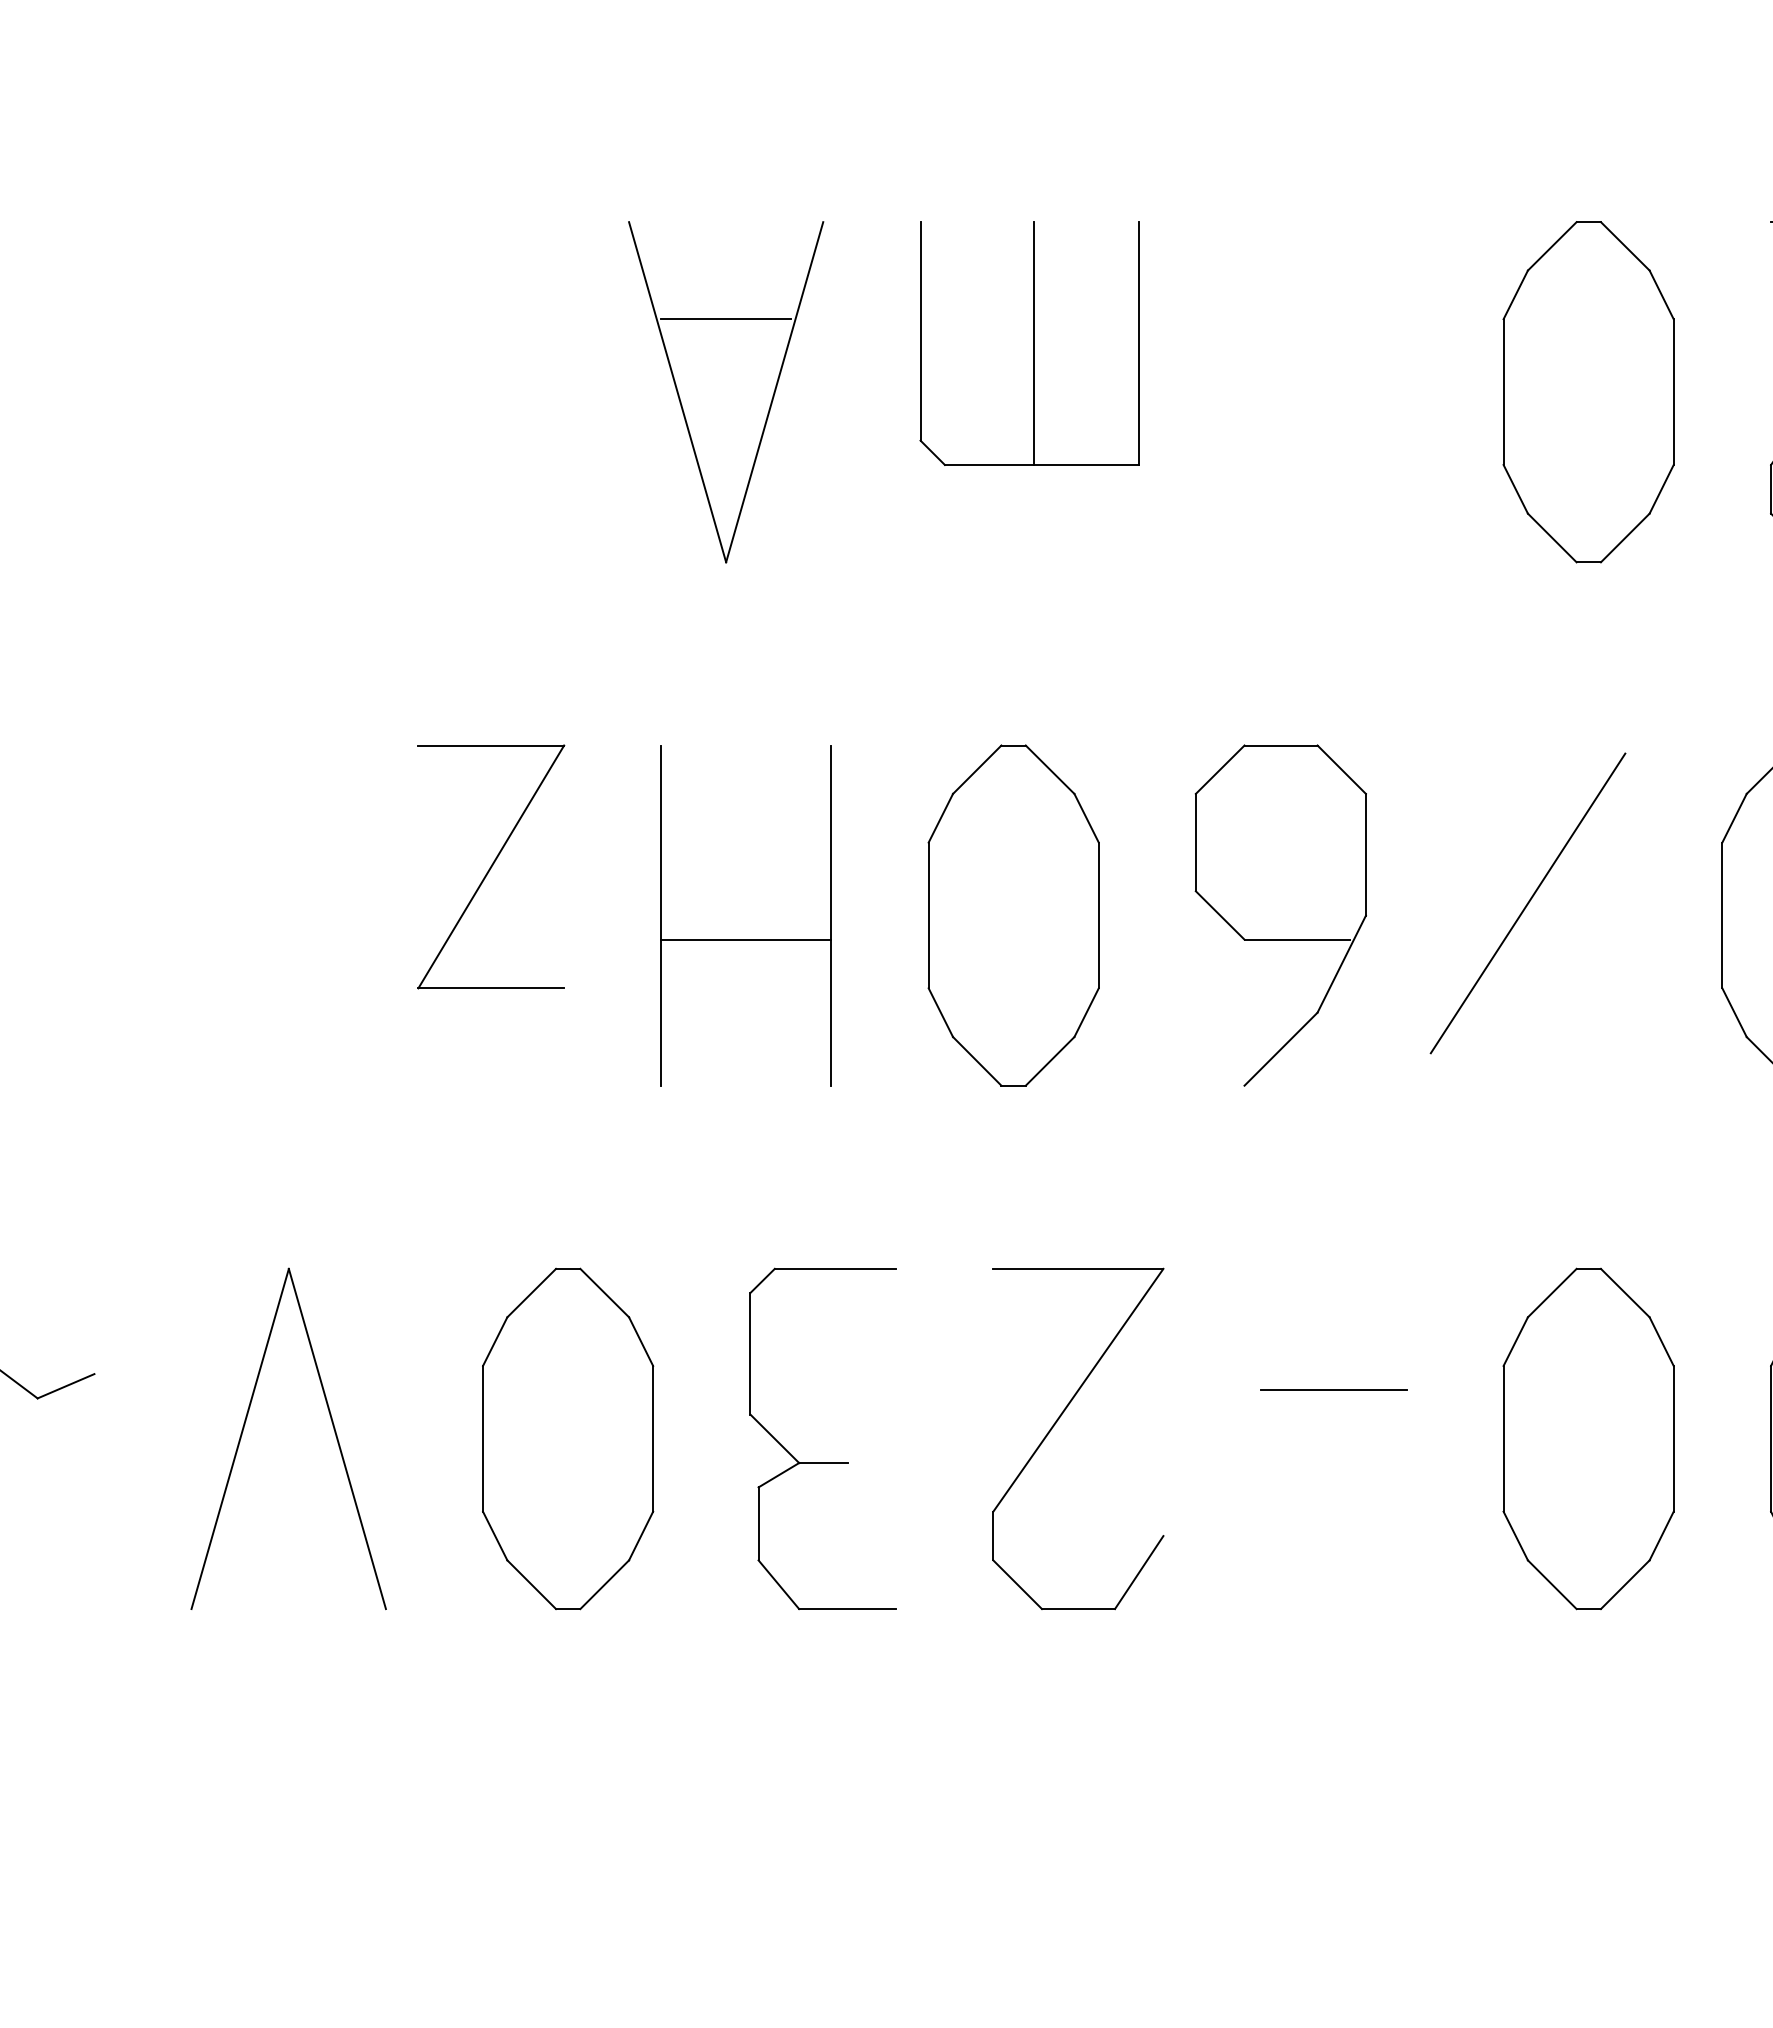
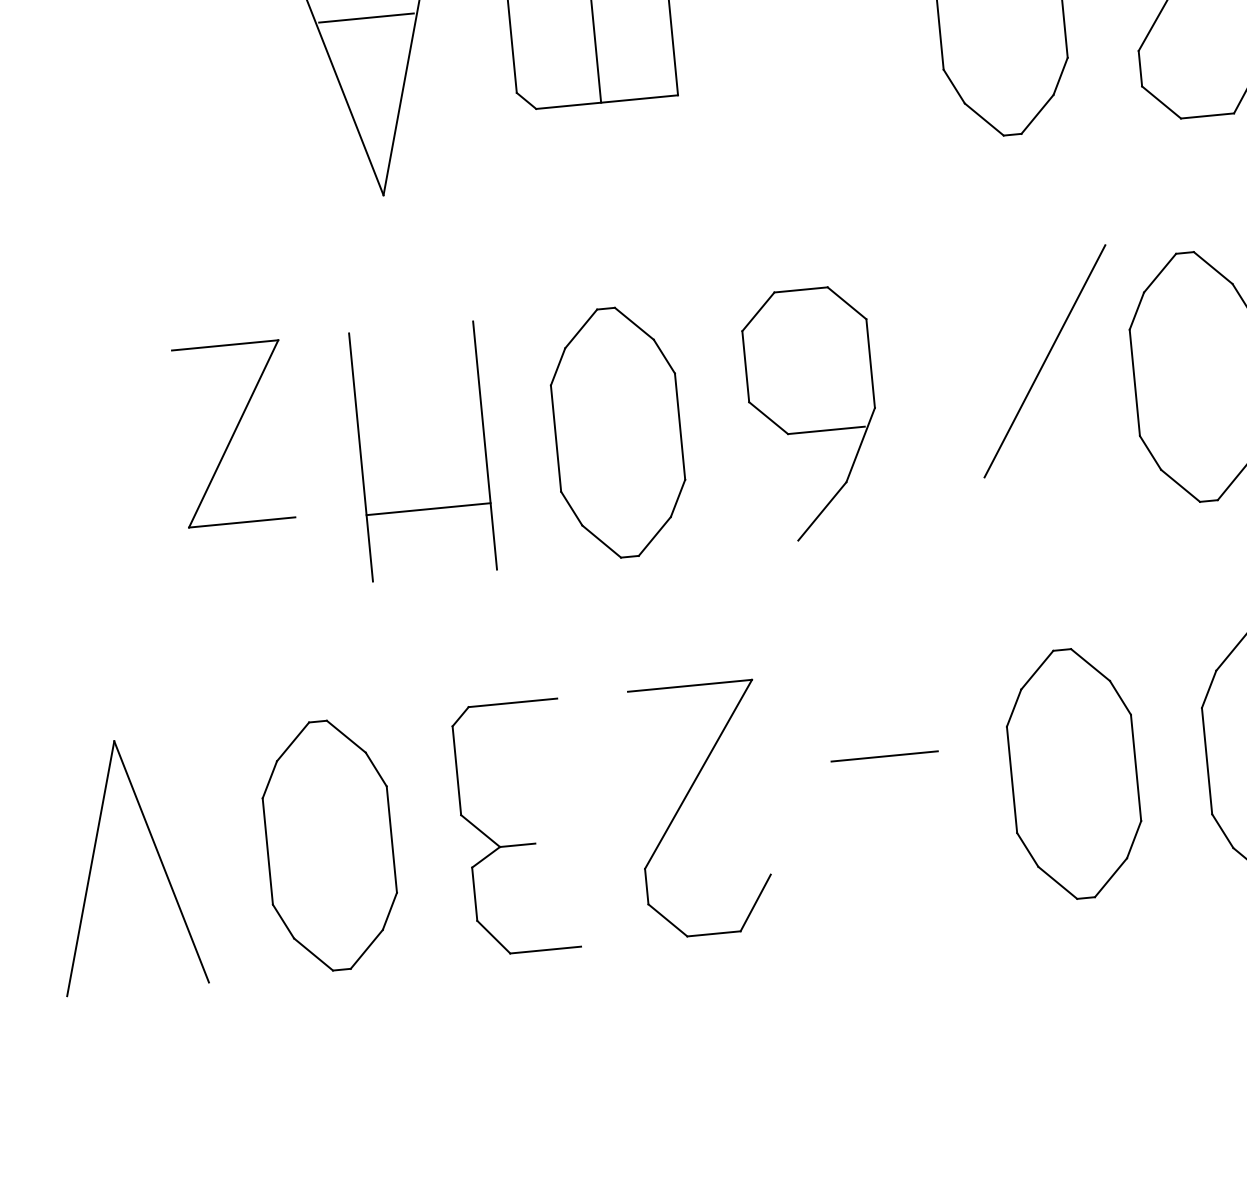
line: (1527, 903) -> (1044, 361), moved
line: (746, 939) -> (428, 509), moved

